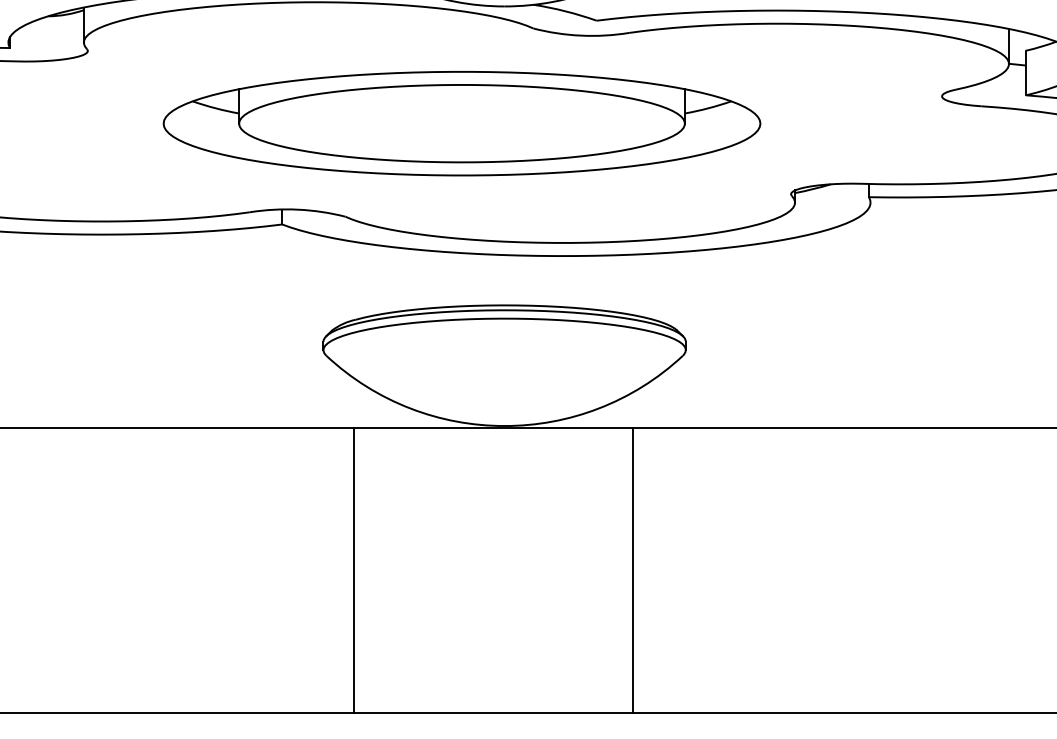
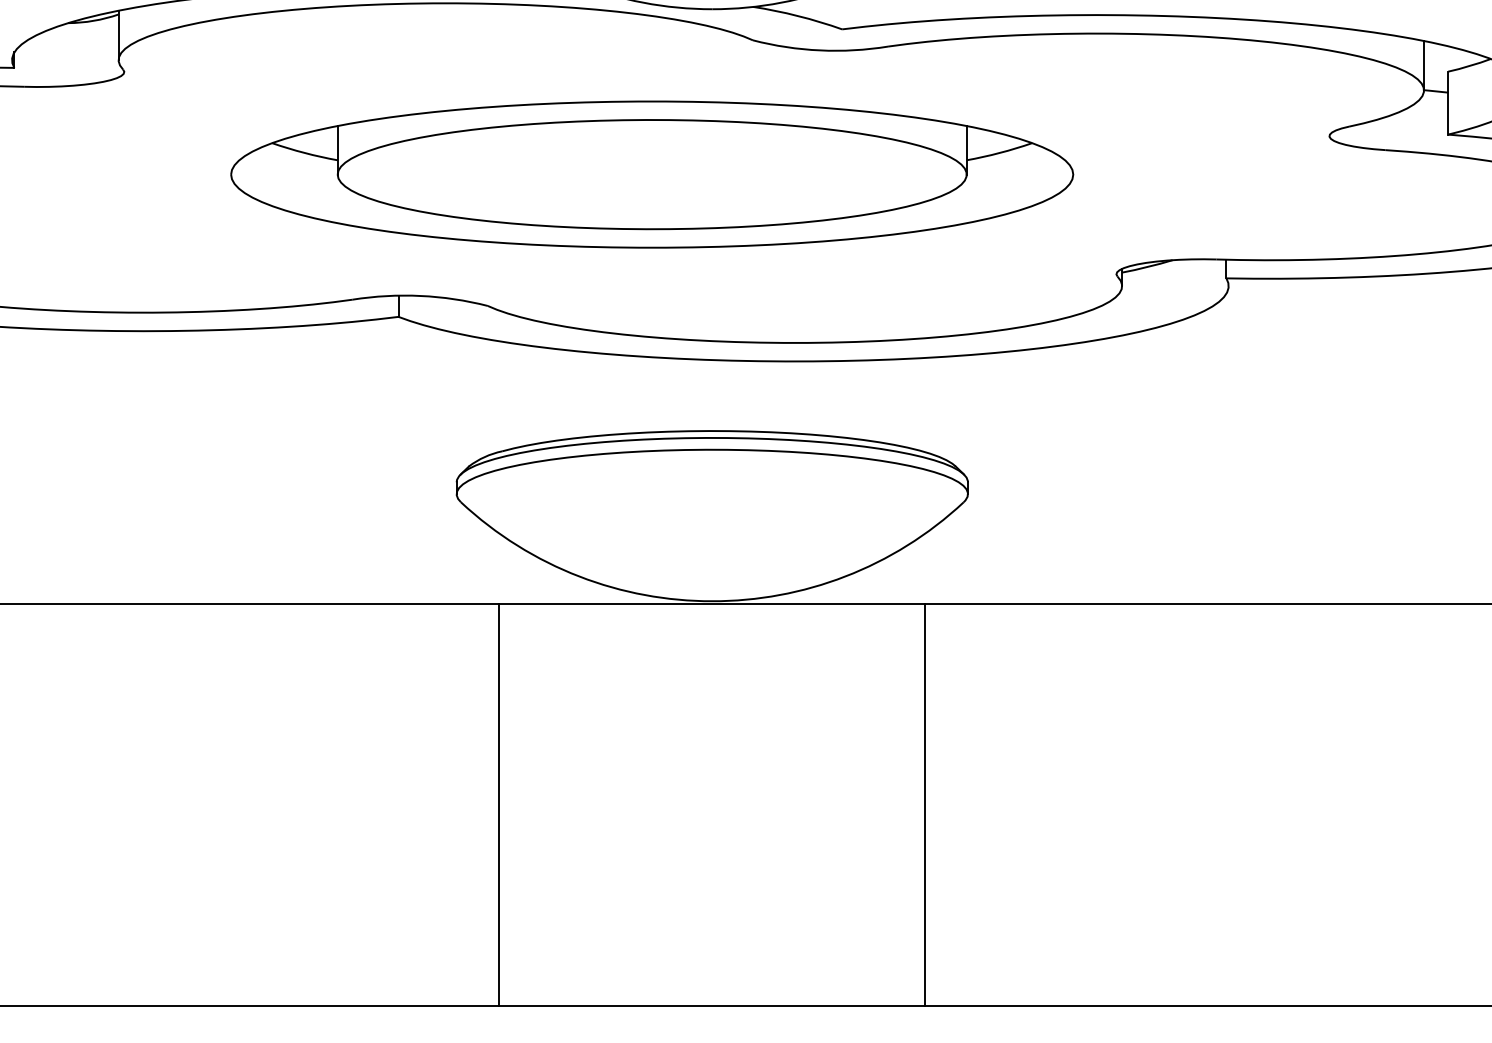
line: (633, 570) -> (925, 804), moved

